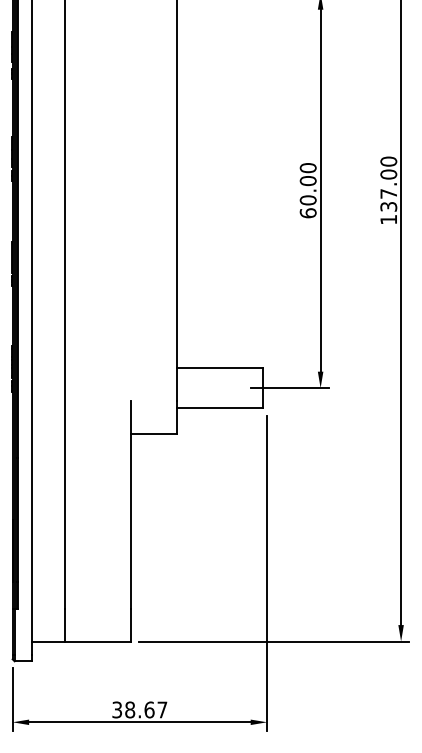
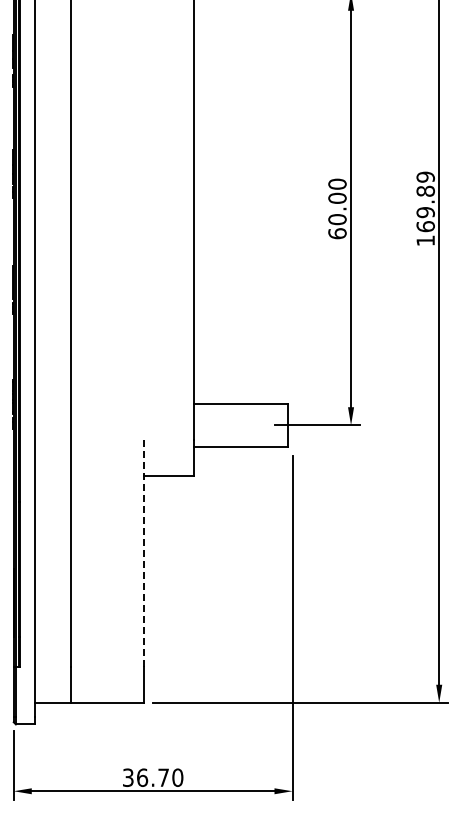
text: (388, 183) -> (425, 201), 137.00 -> 169.89
line: (131, 505) -> (143, 553), solid -> dashed
text: (146, 709) -> (160, 777), 38.67 -> 36.70

